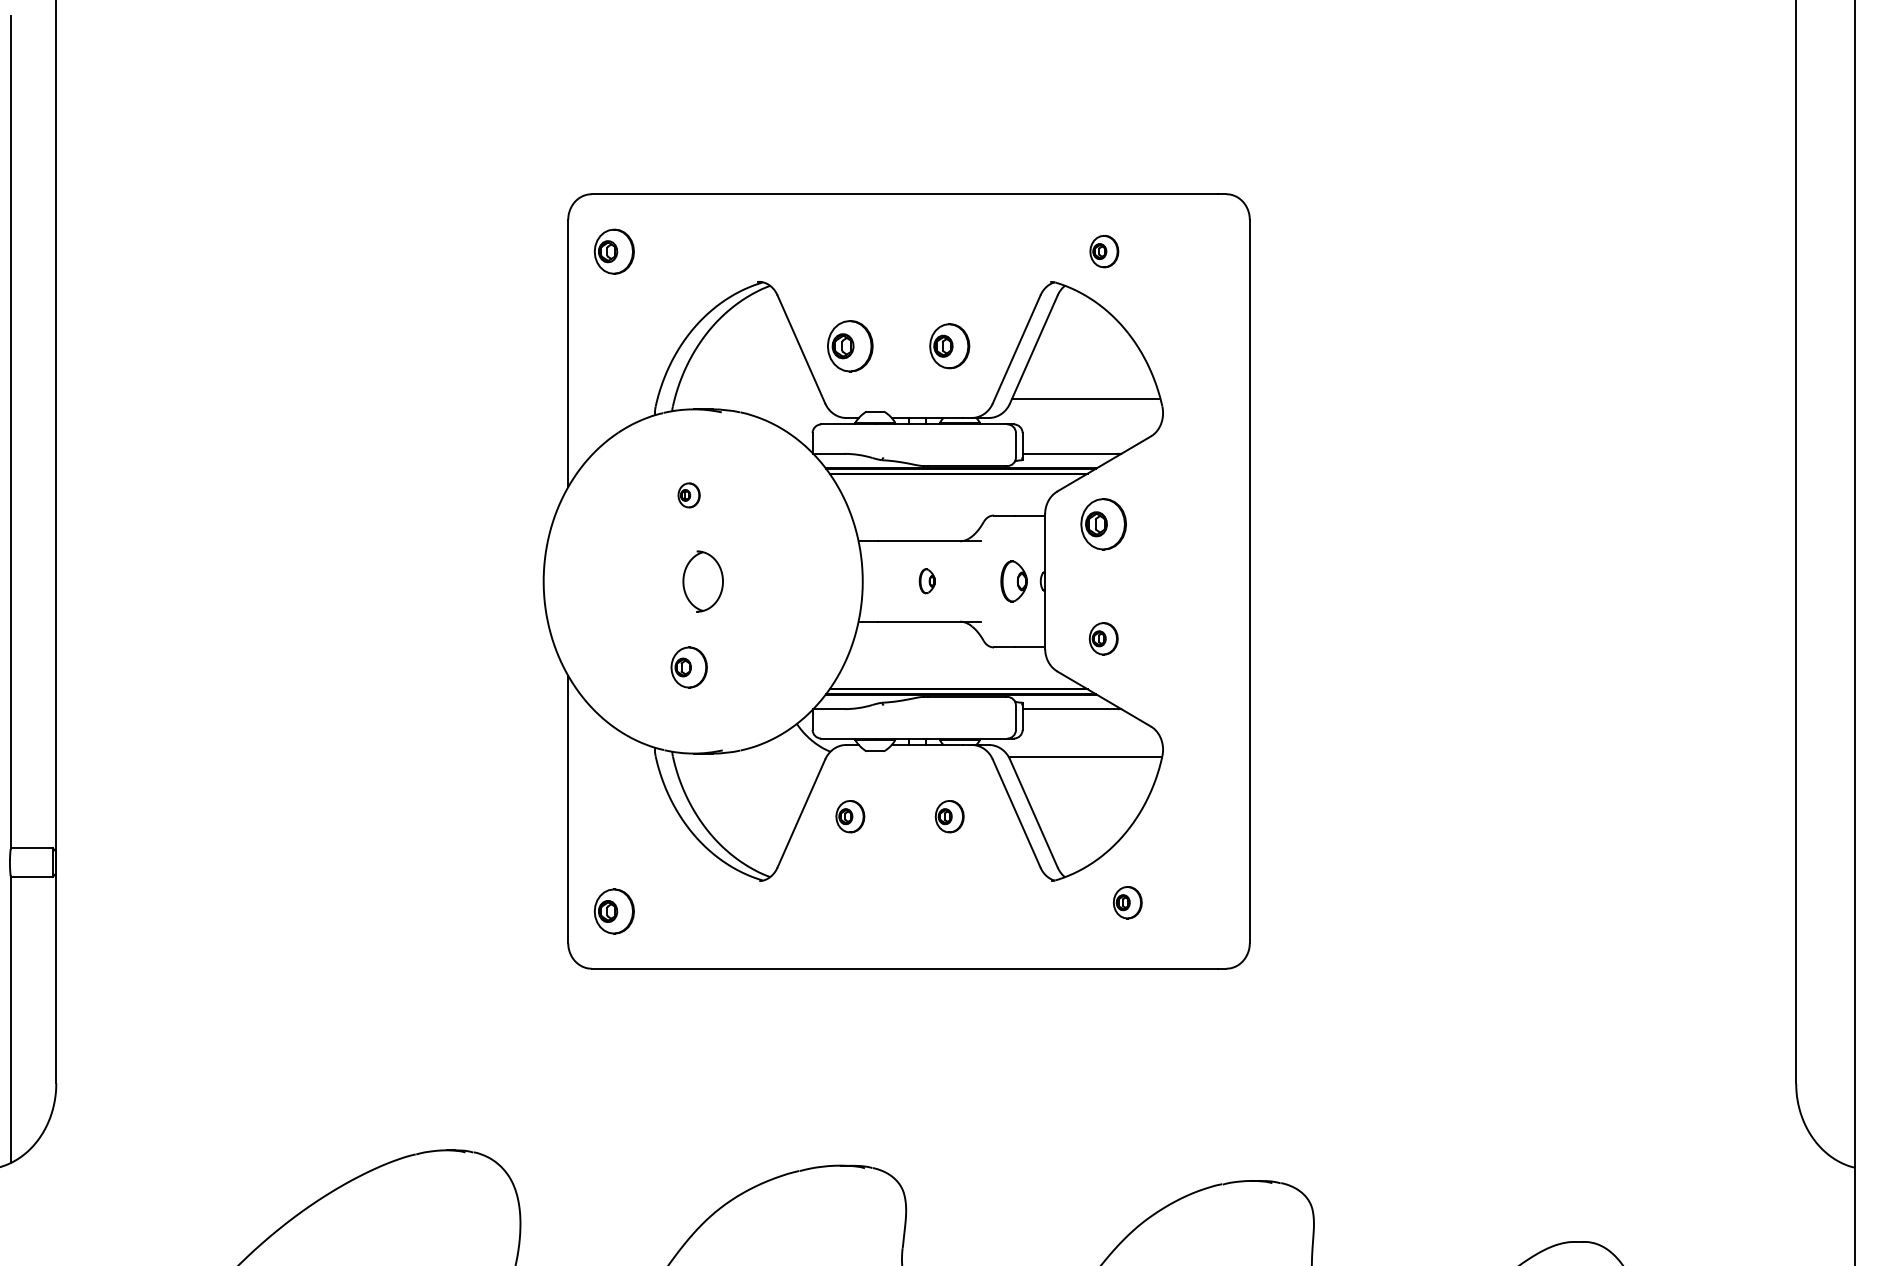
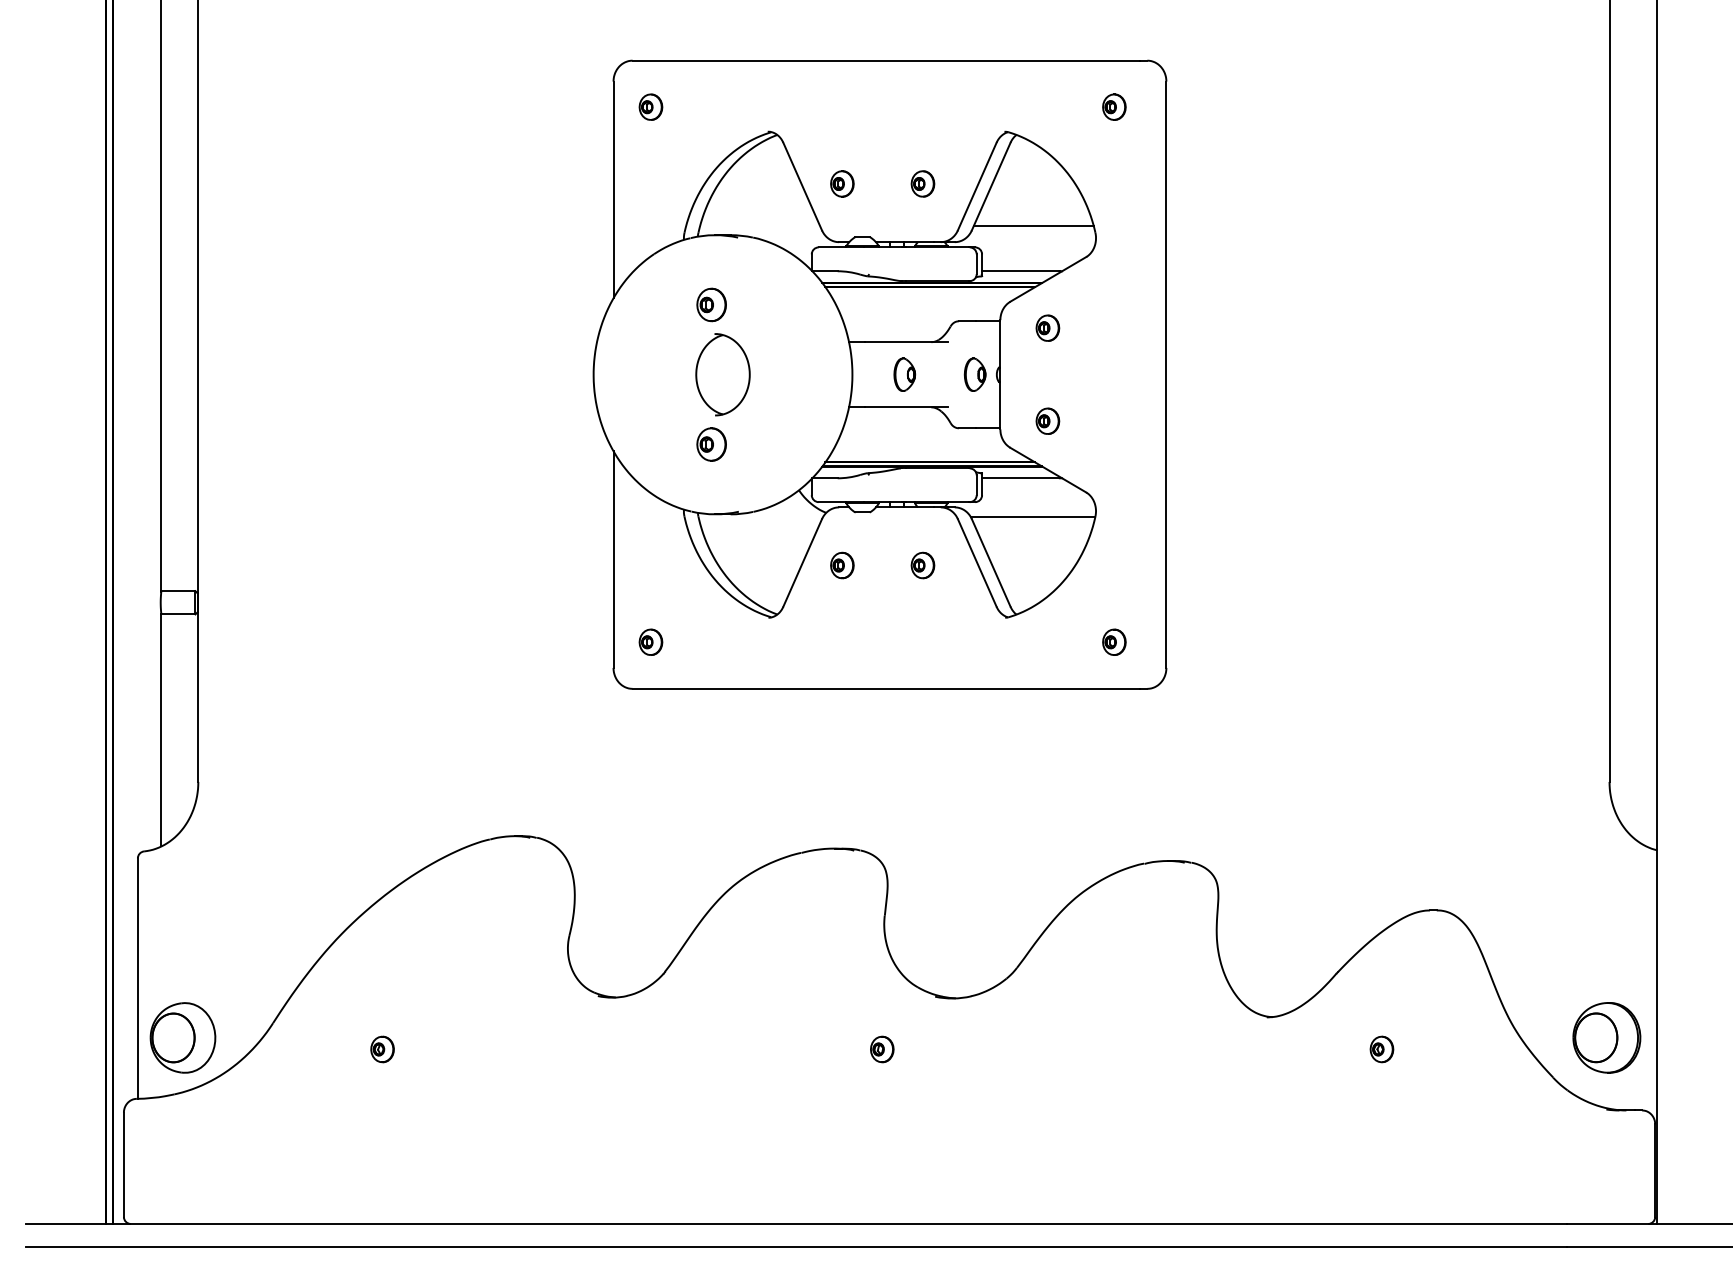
part: (613, 250) -> (650, 106), size x0.71
part: (1104, 250) -> (1114, 106), moved
part: (850, 345) -> (842, 183), size x0.62
part: (949, 345) -> (922, 183), size x0.71
part: (688, 494) -> (711, 304), size x1.67
part: (1103, 523) -> (1047, 327), size x0.62
part: (702, 581) -> (722, 374), size x1.67
part: (926, 581) -> (904, 374), size x1.67
part: (1127, 901) -> (1114, 641), moved
part: (613, 910) -> (650, 641), size x0.71

